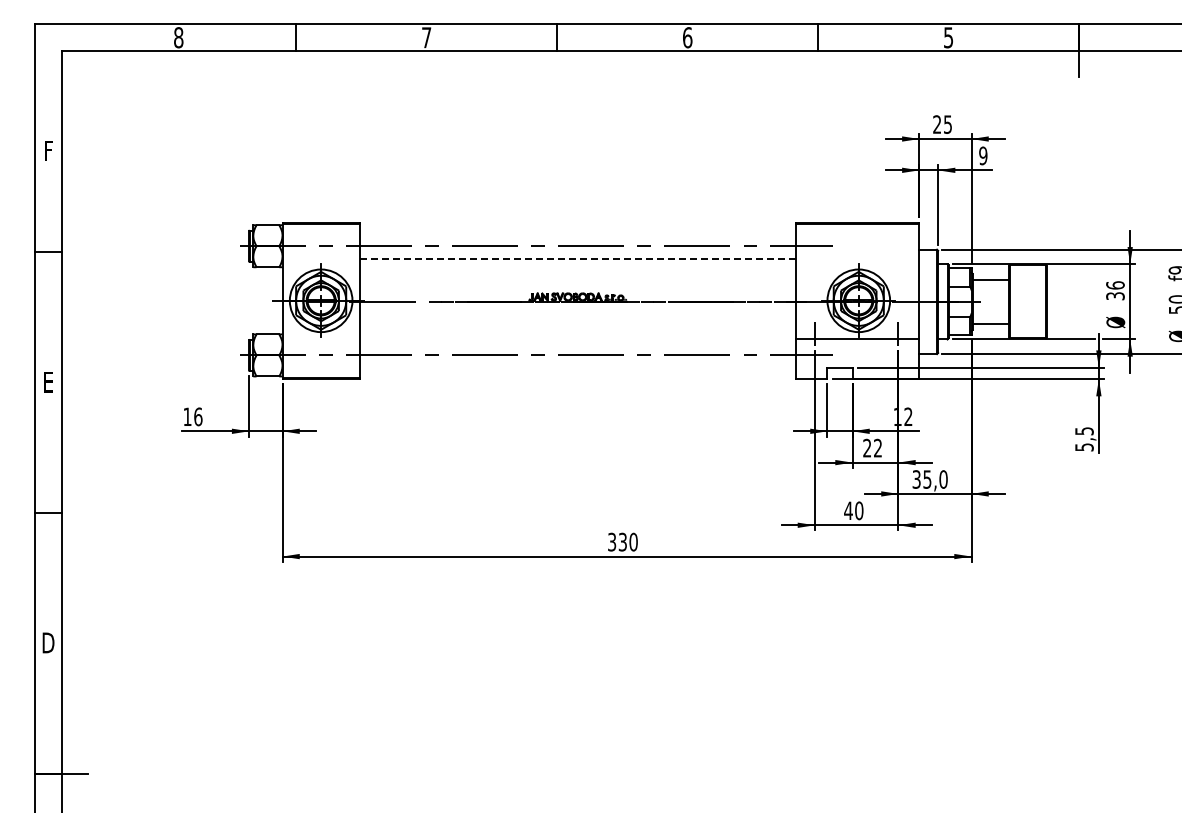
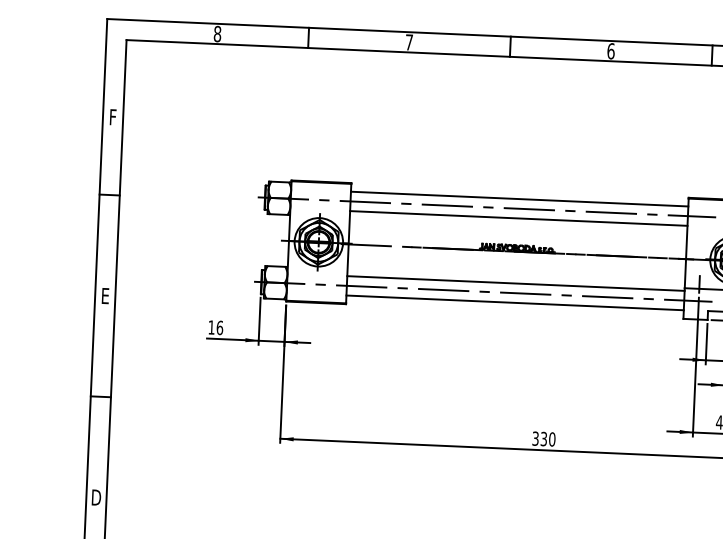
line: (577, 233) -> (519, 198), added
line: (578, 258) -> (519, 218), dashed -> solid
line: (577, 342) -> (515, 283), added
line: (577, 367) -> (514, 302), added

